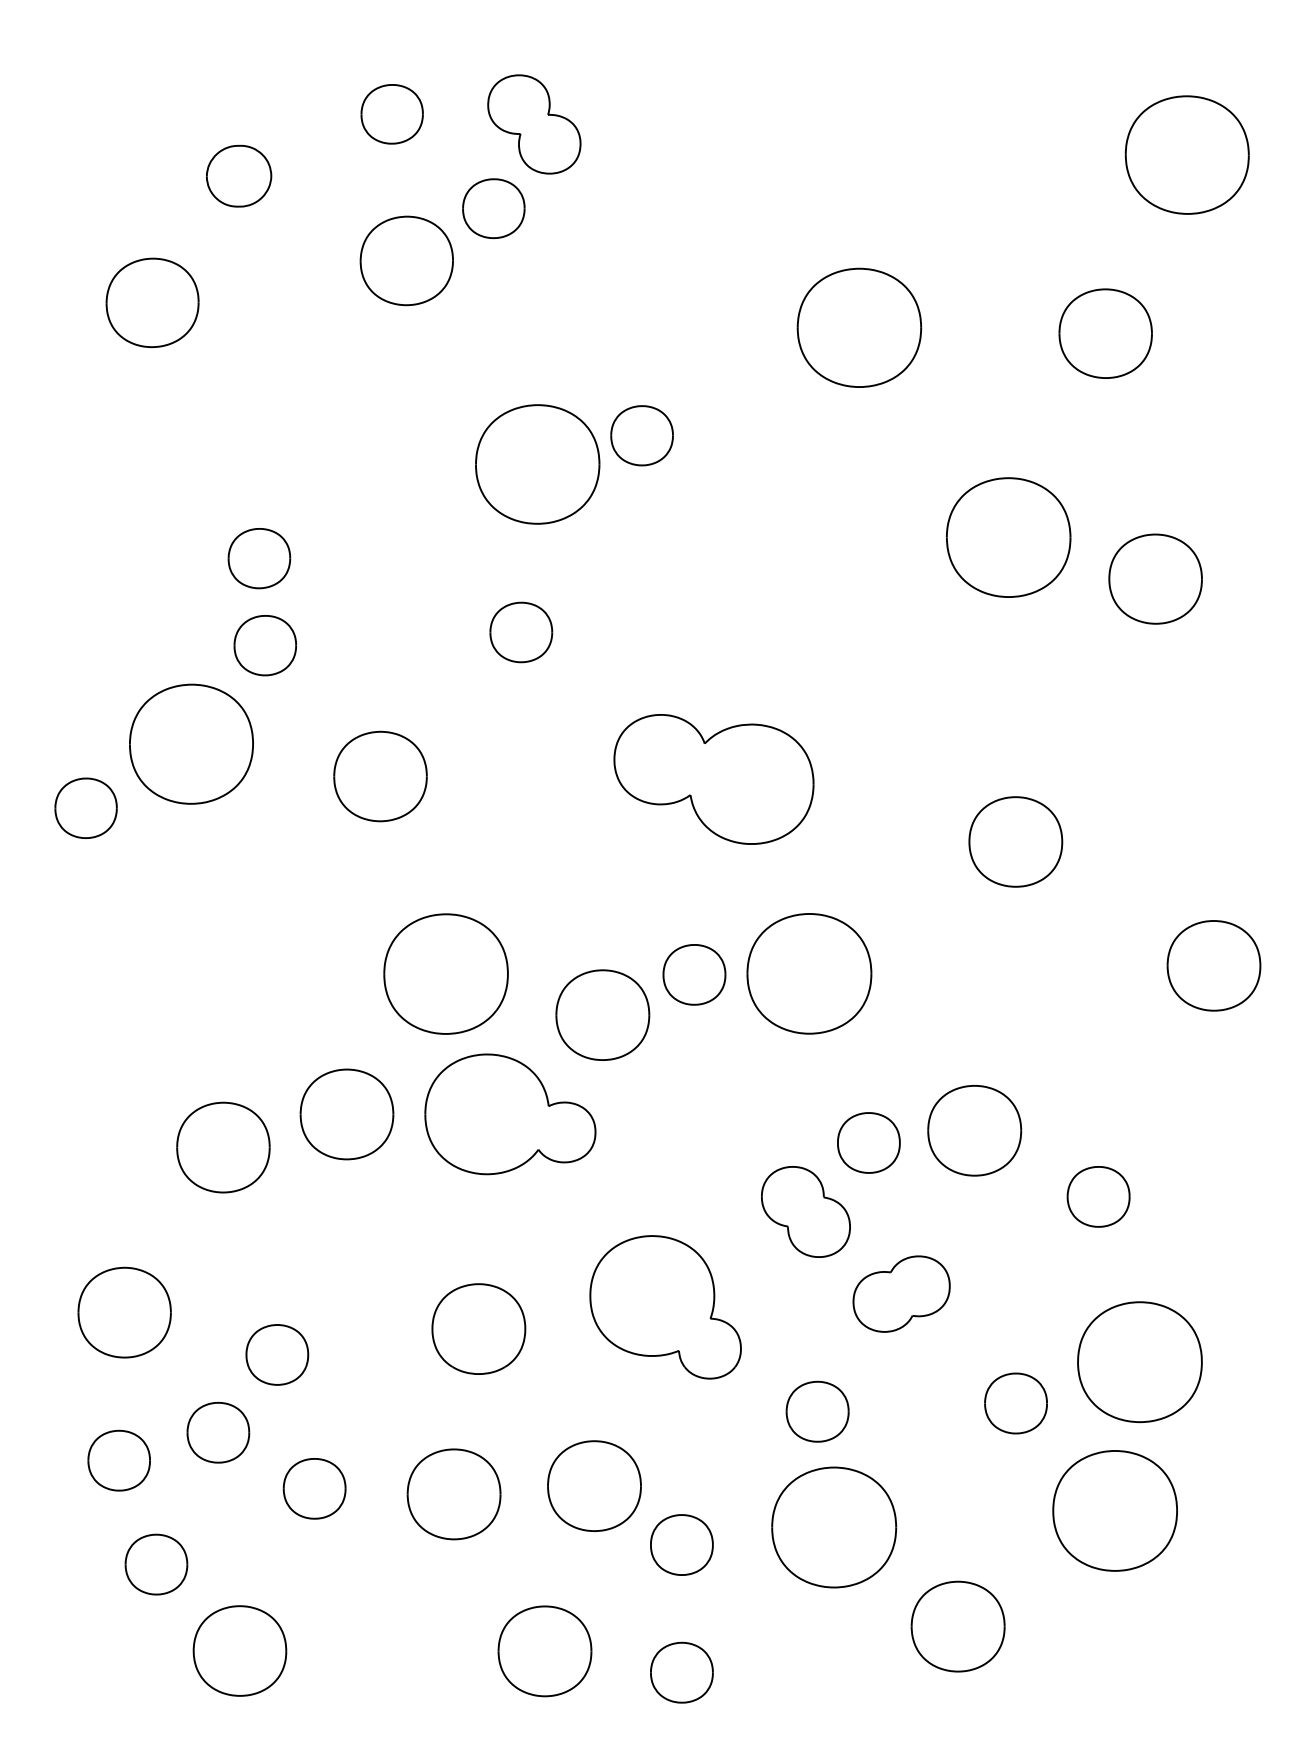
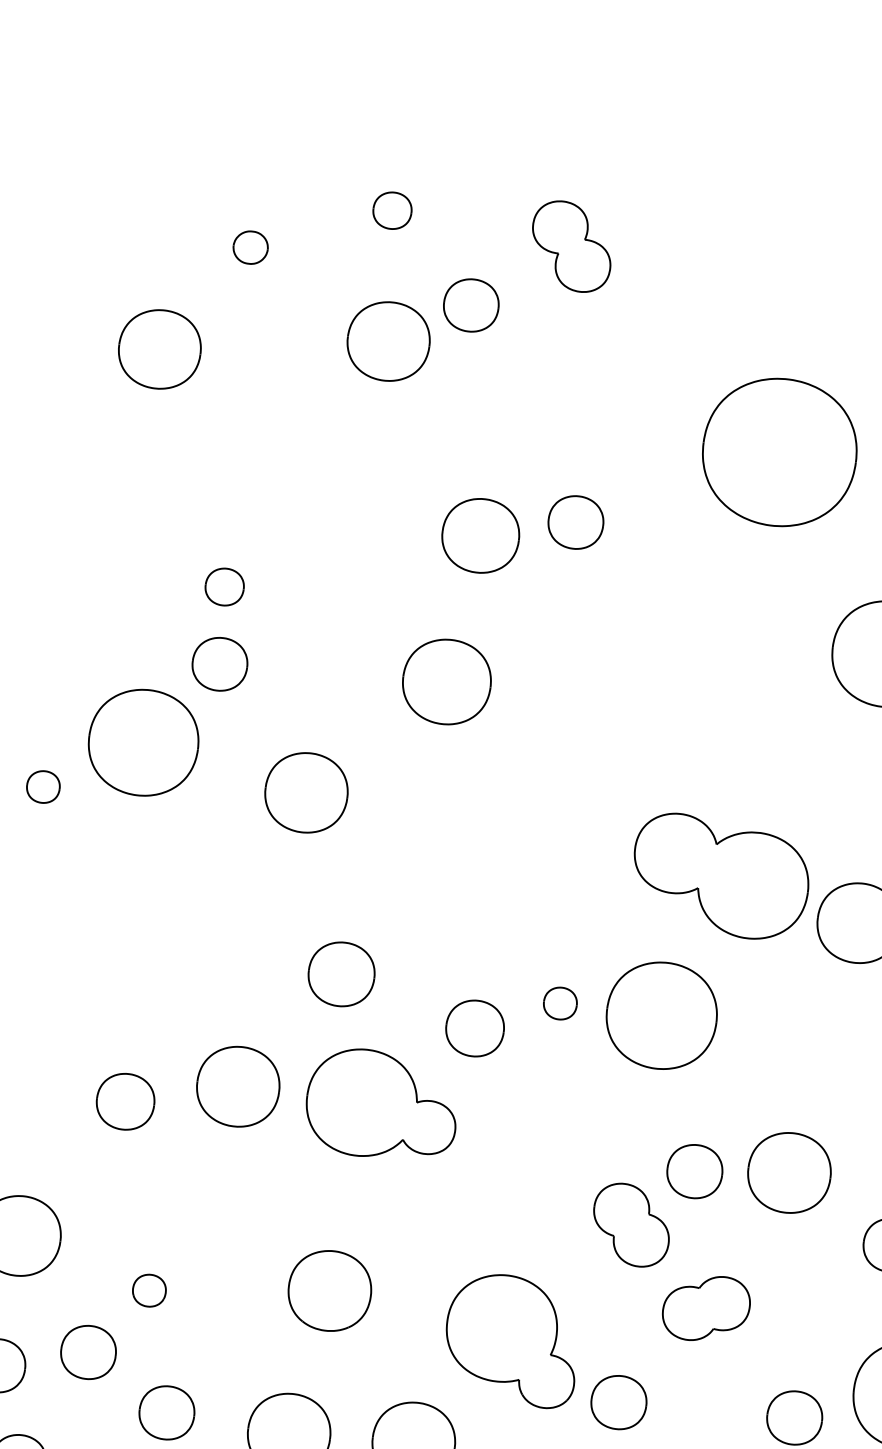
part: (391, 114) -> (391, 210), size x0.7
part: (534, 124) -> (571, 246), moved
part: (239, 175) -> (251, 247), size x0.6
part: (859, 327) -> (779, 452), size x1.4
part: (537, 464) -> (480, 535), size x0.7
part: (259, 558) -> (224, 586), size x0.7
part: (521, 632) -> (447, 682), size x1.6
part: (713, 779) -> (720, 877), moved
part: (85, 807) -> (42, 786), size x0.6
part: (445, 973) -> (341, 973), size x0.6
part: (694, 974) -> (560, 1003), size x0.6
part: (602, 1014) -> (474, 1027), size x0.7
part: (223, 1147) -> (125, 1101), size x0.7
part: (665, 1307) -> (512, 1340), moved
part: (277, 1354) -> (149, 1290), size x0.6

